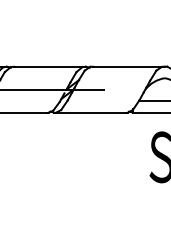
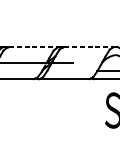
line: (50, 66) -> (35, 46), solid -> dashed
line: (129, 66) -> (90, 46), solid -> dashed

